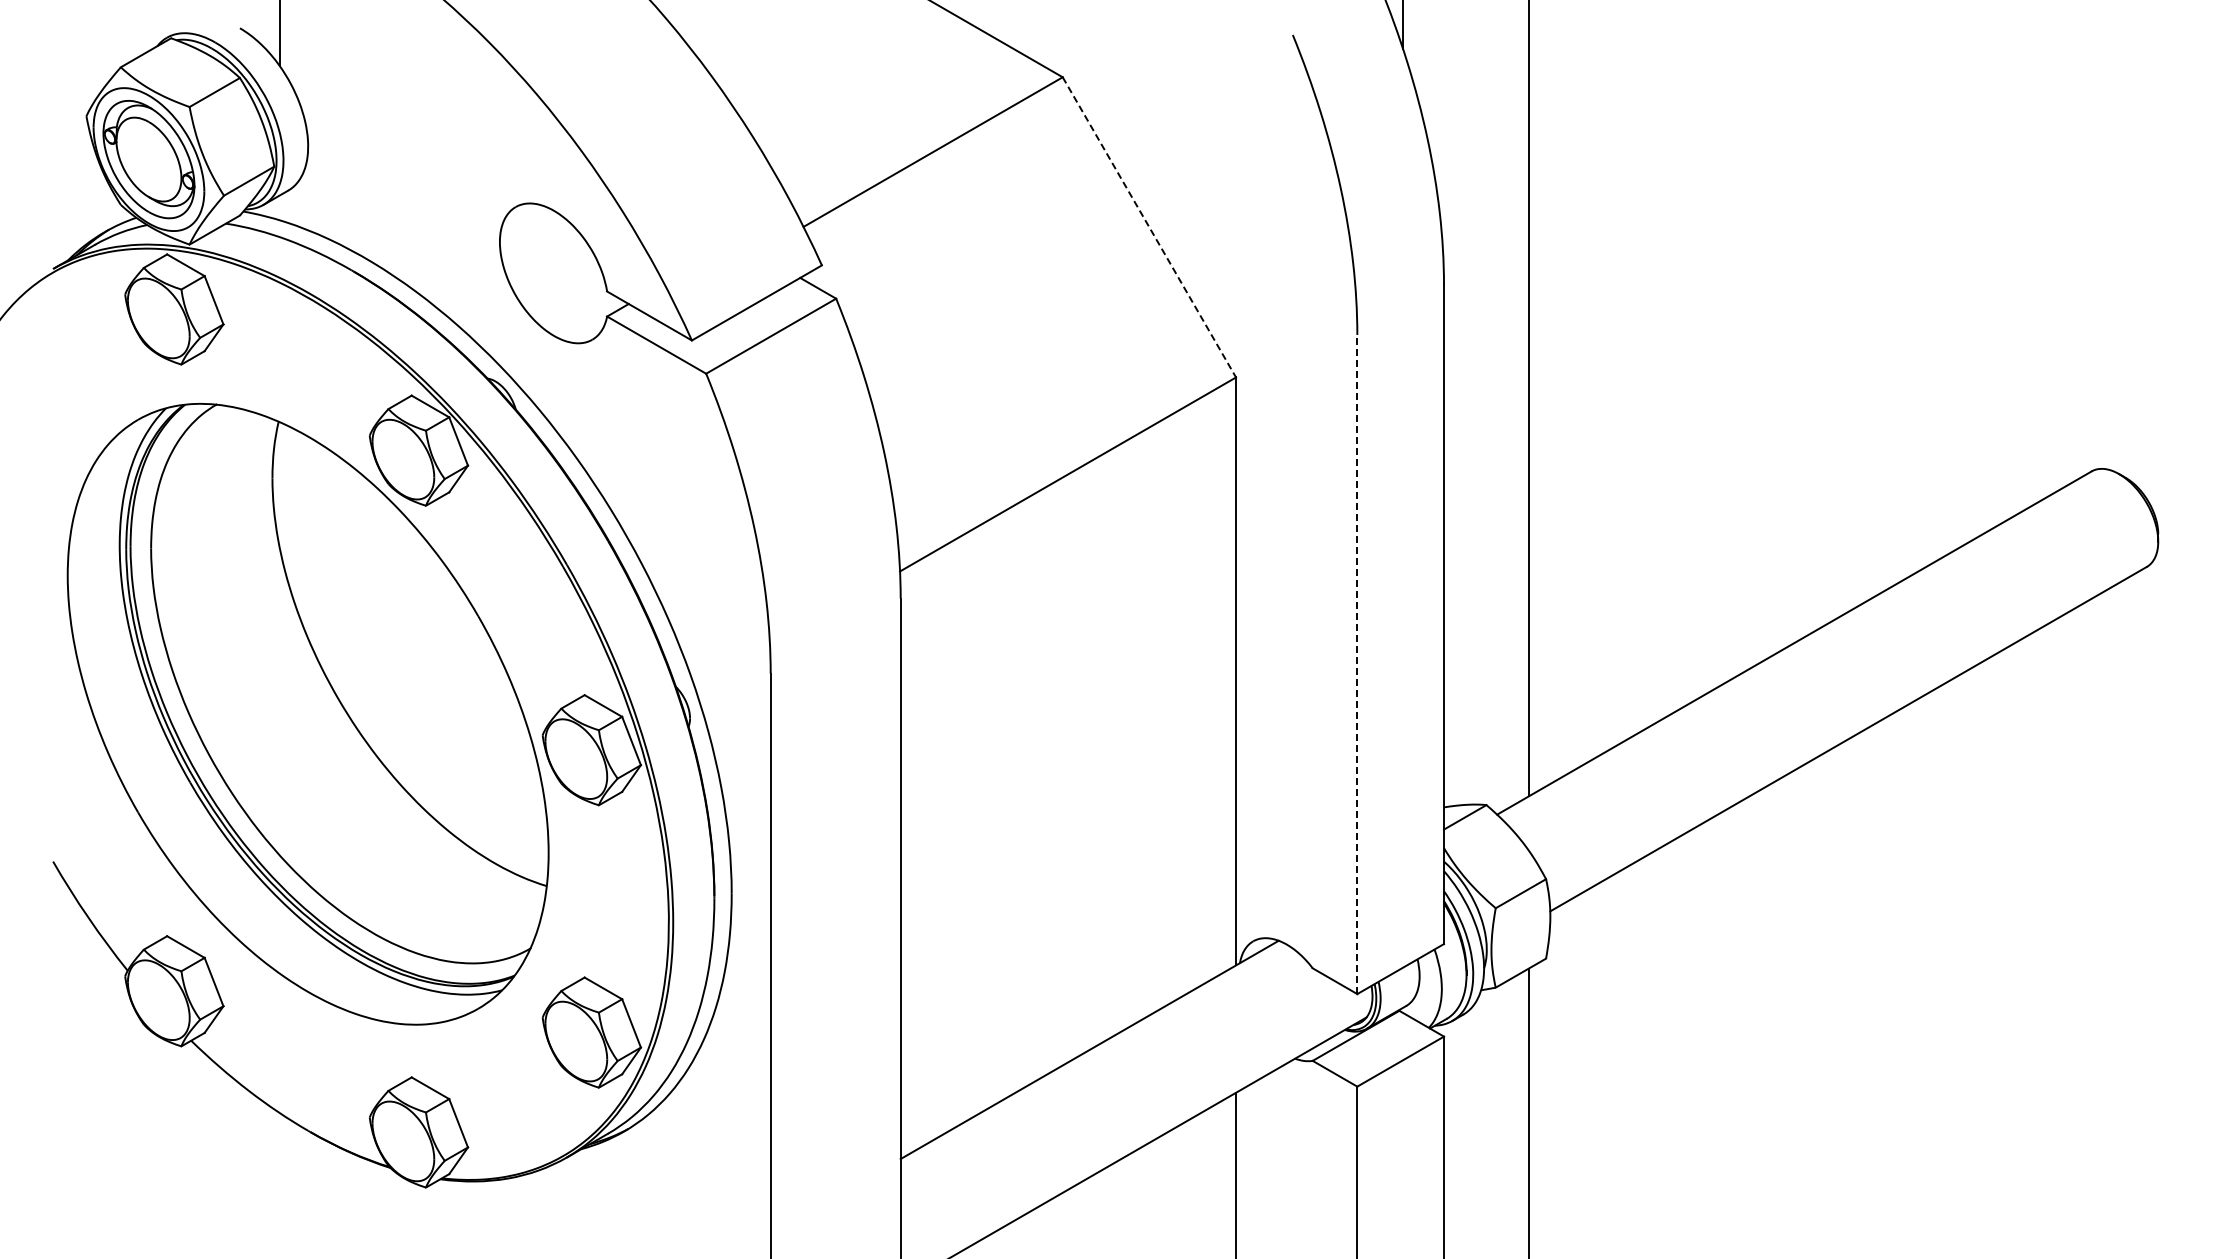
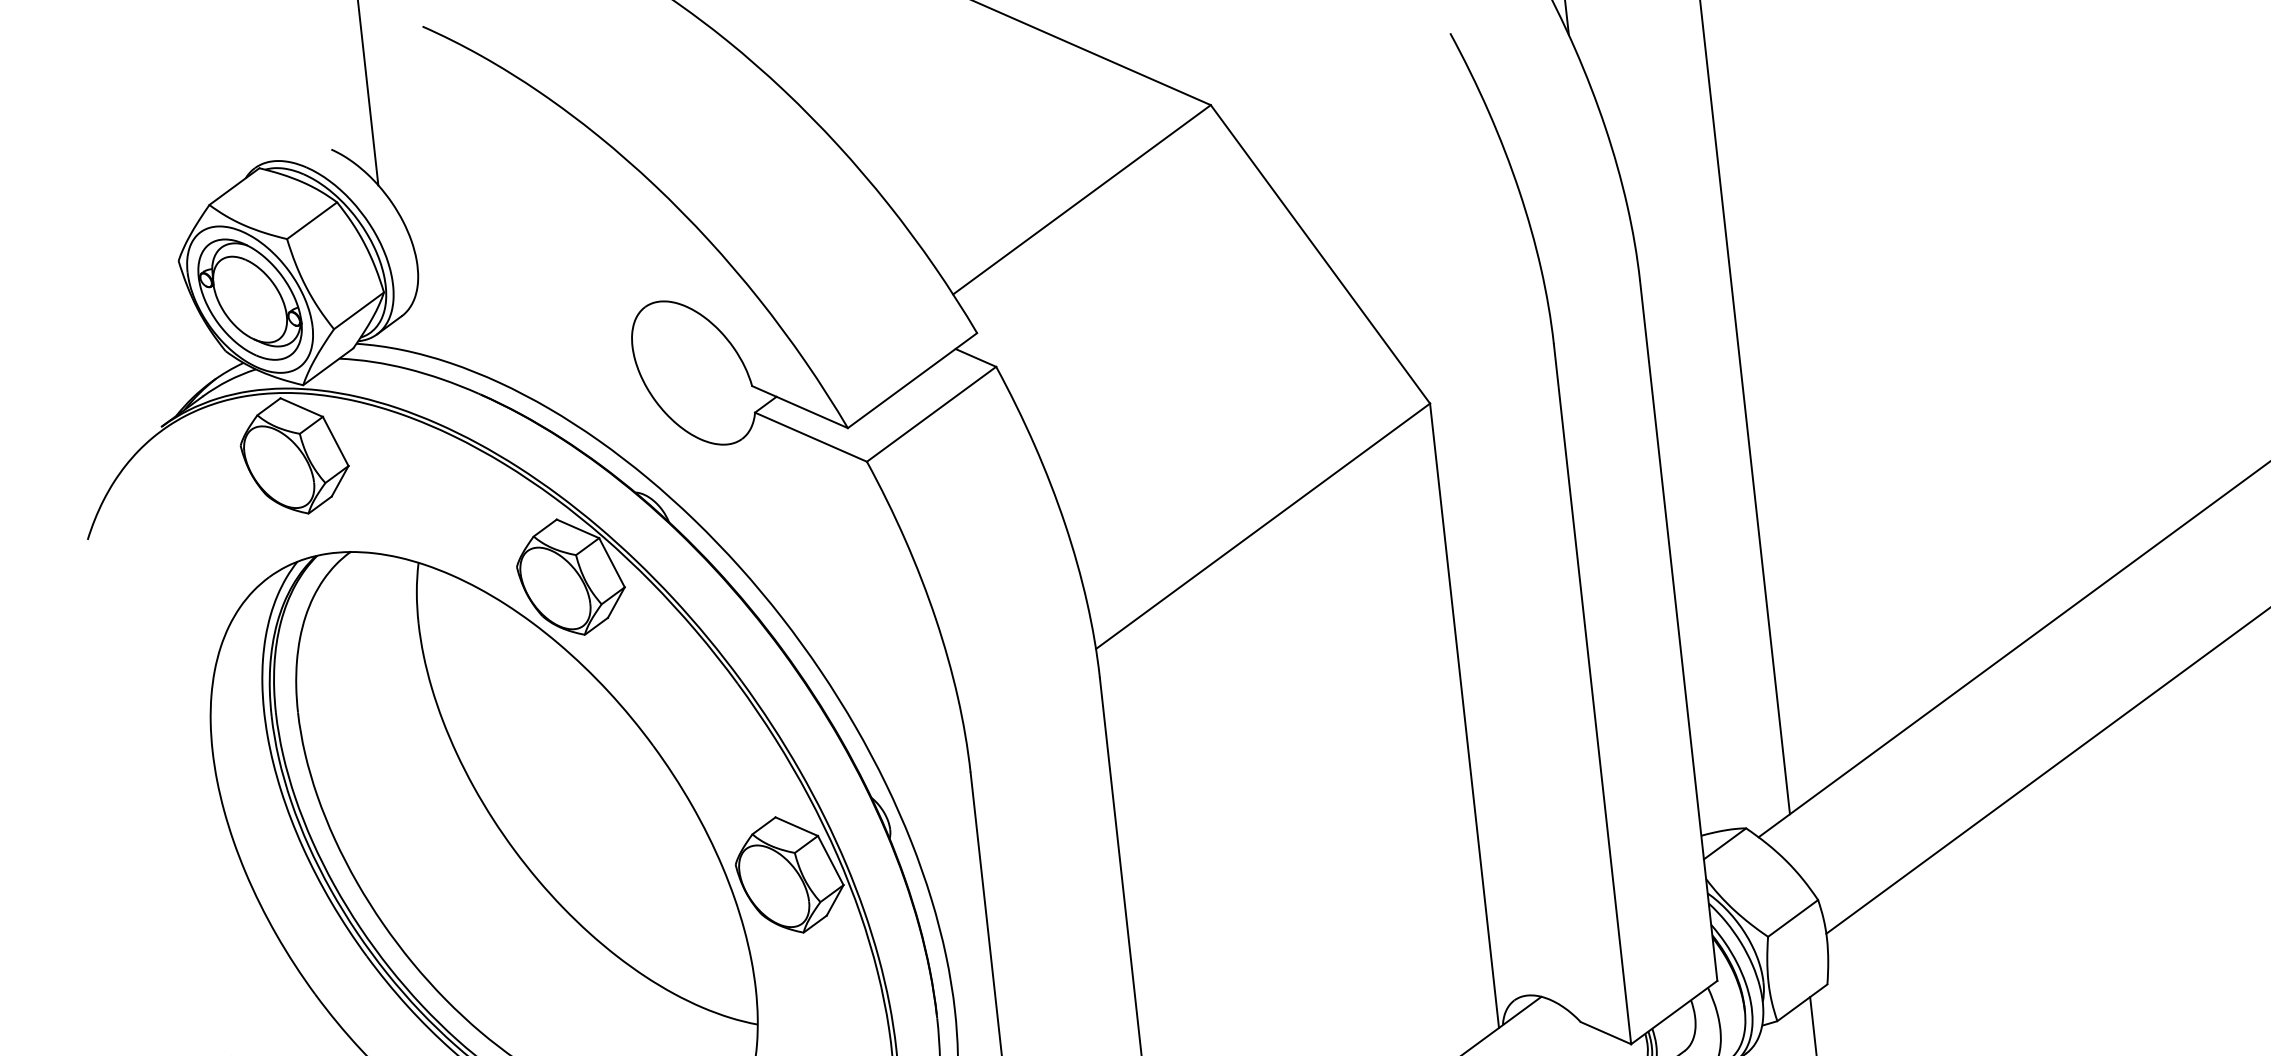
line: (1149, 227) -> (1320, 254), dashed -> solid
line: (1357, 664) -> (1592, 694), dashed -> solid

